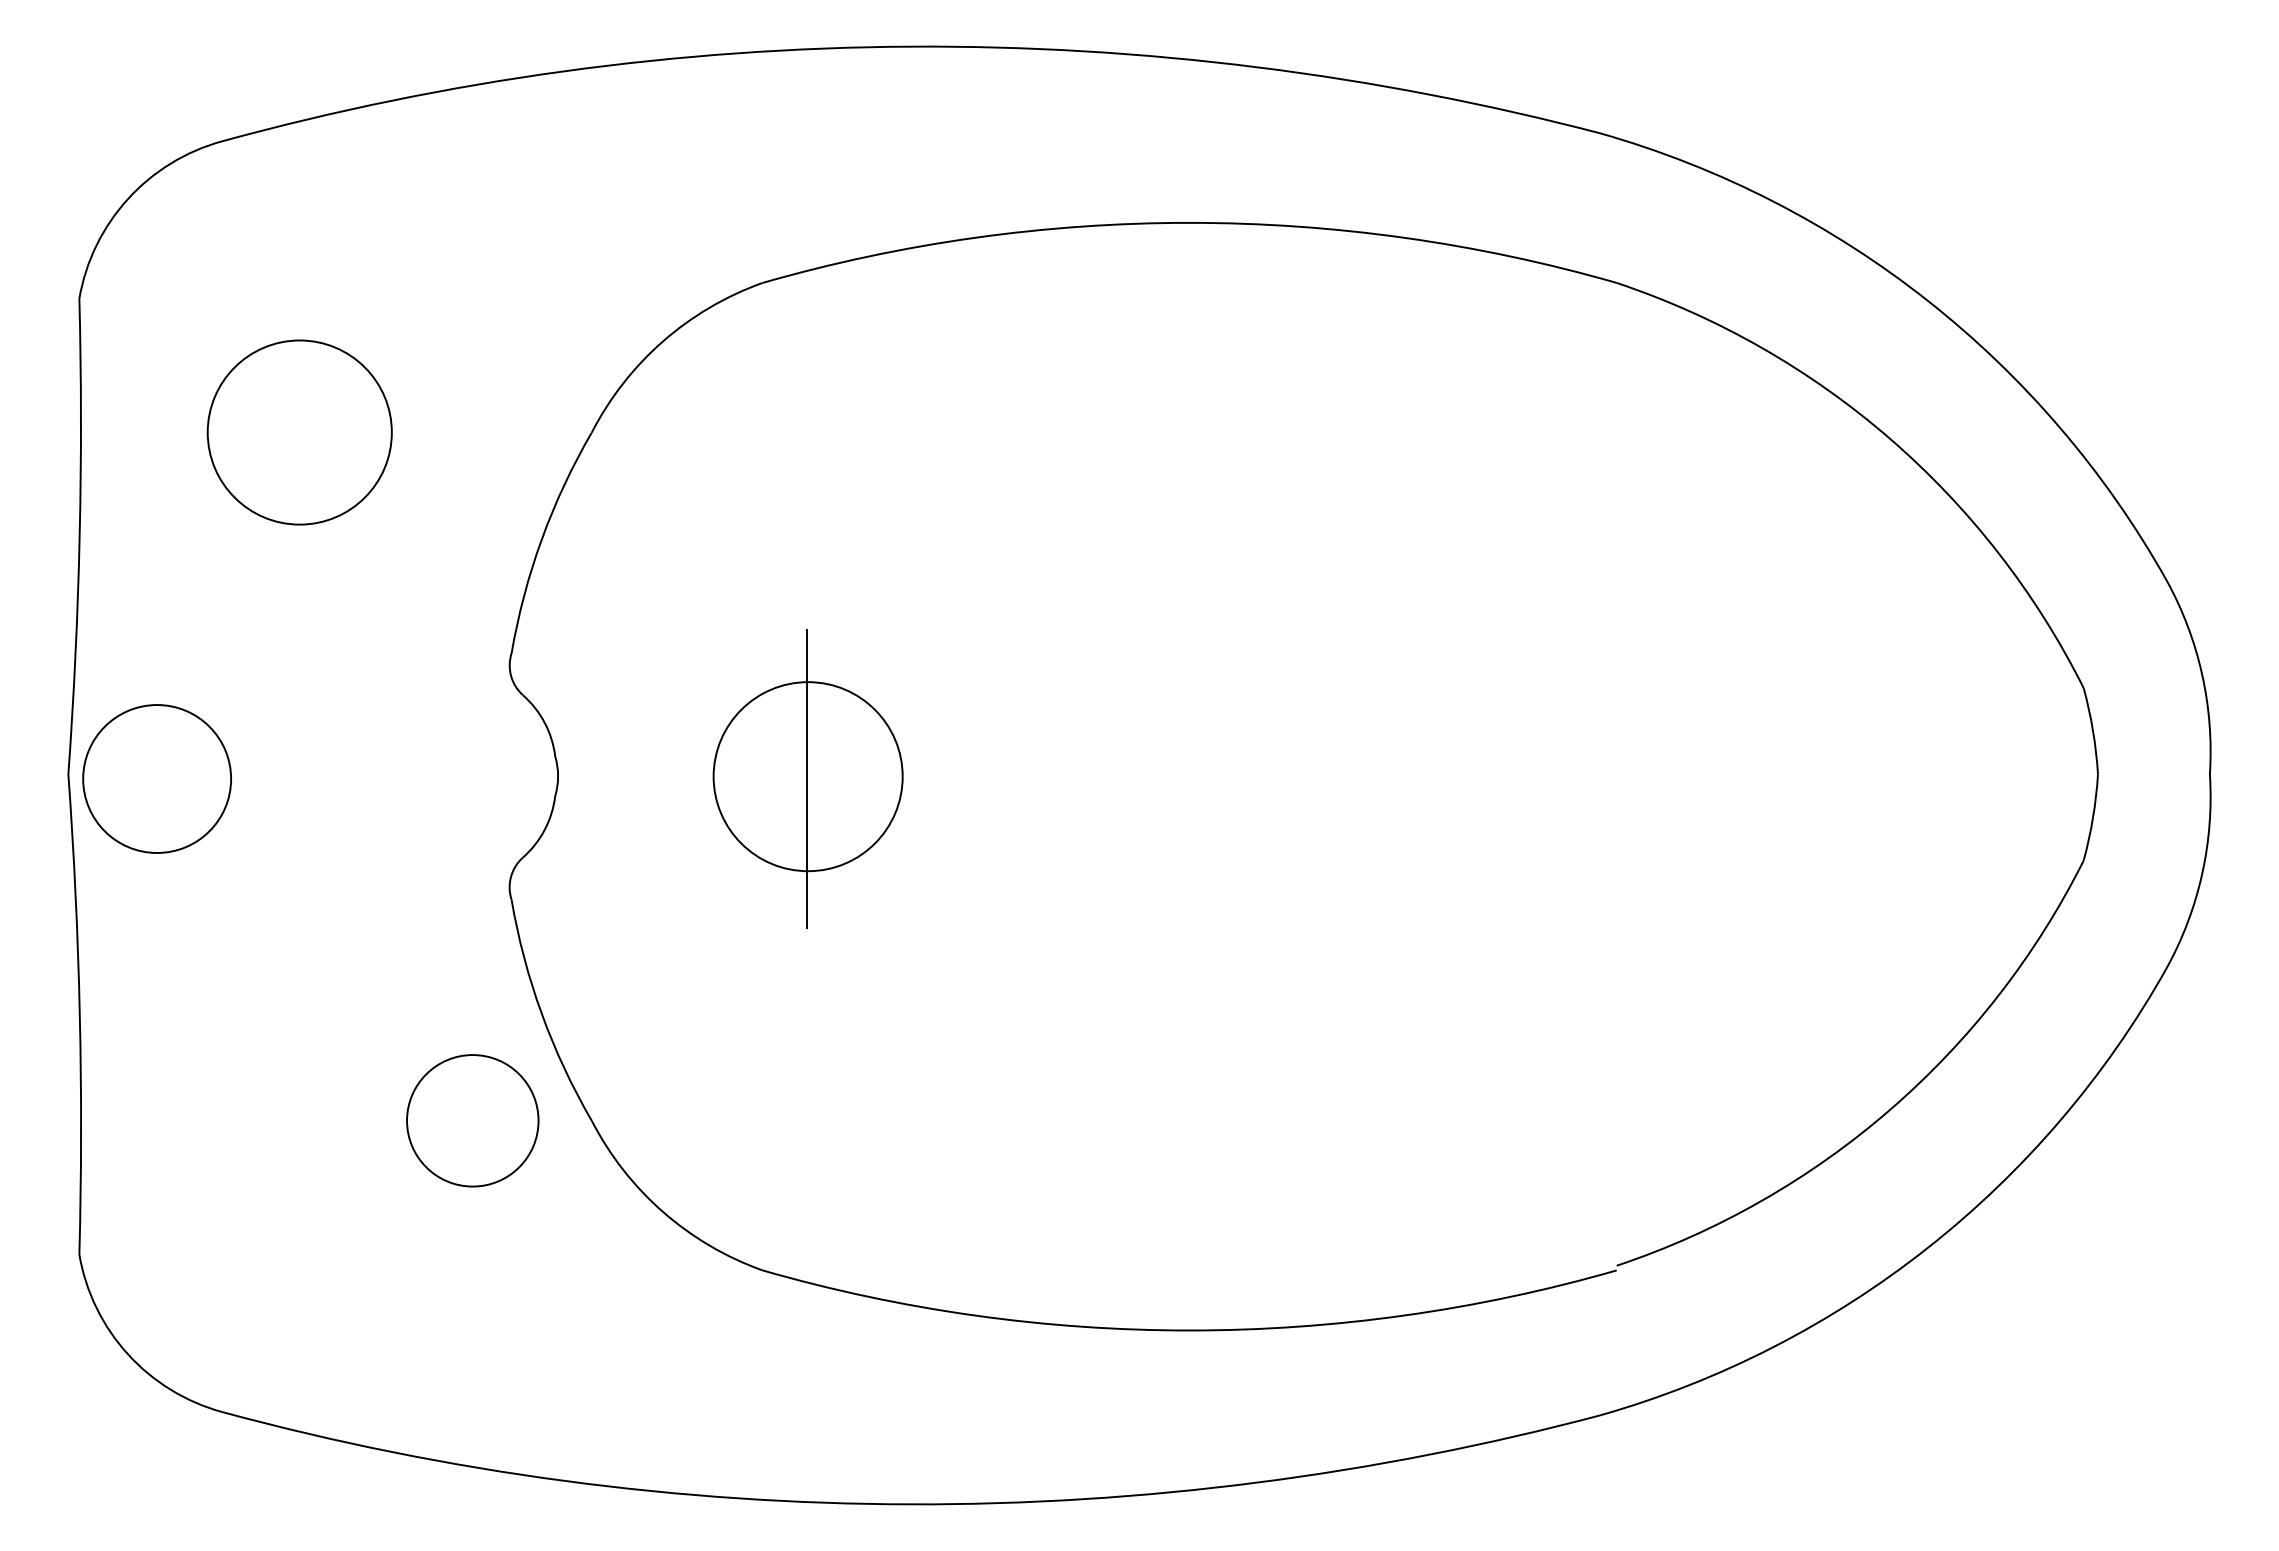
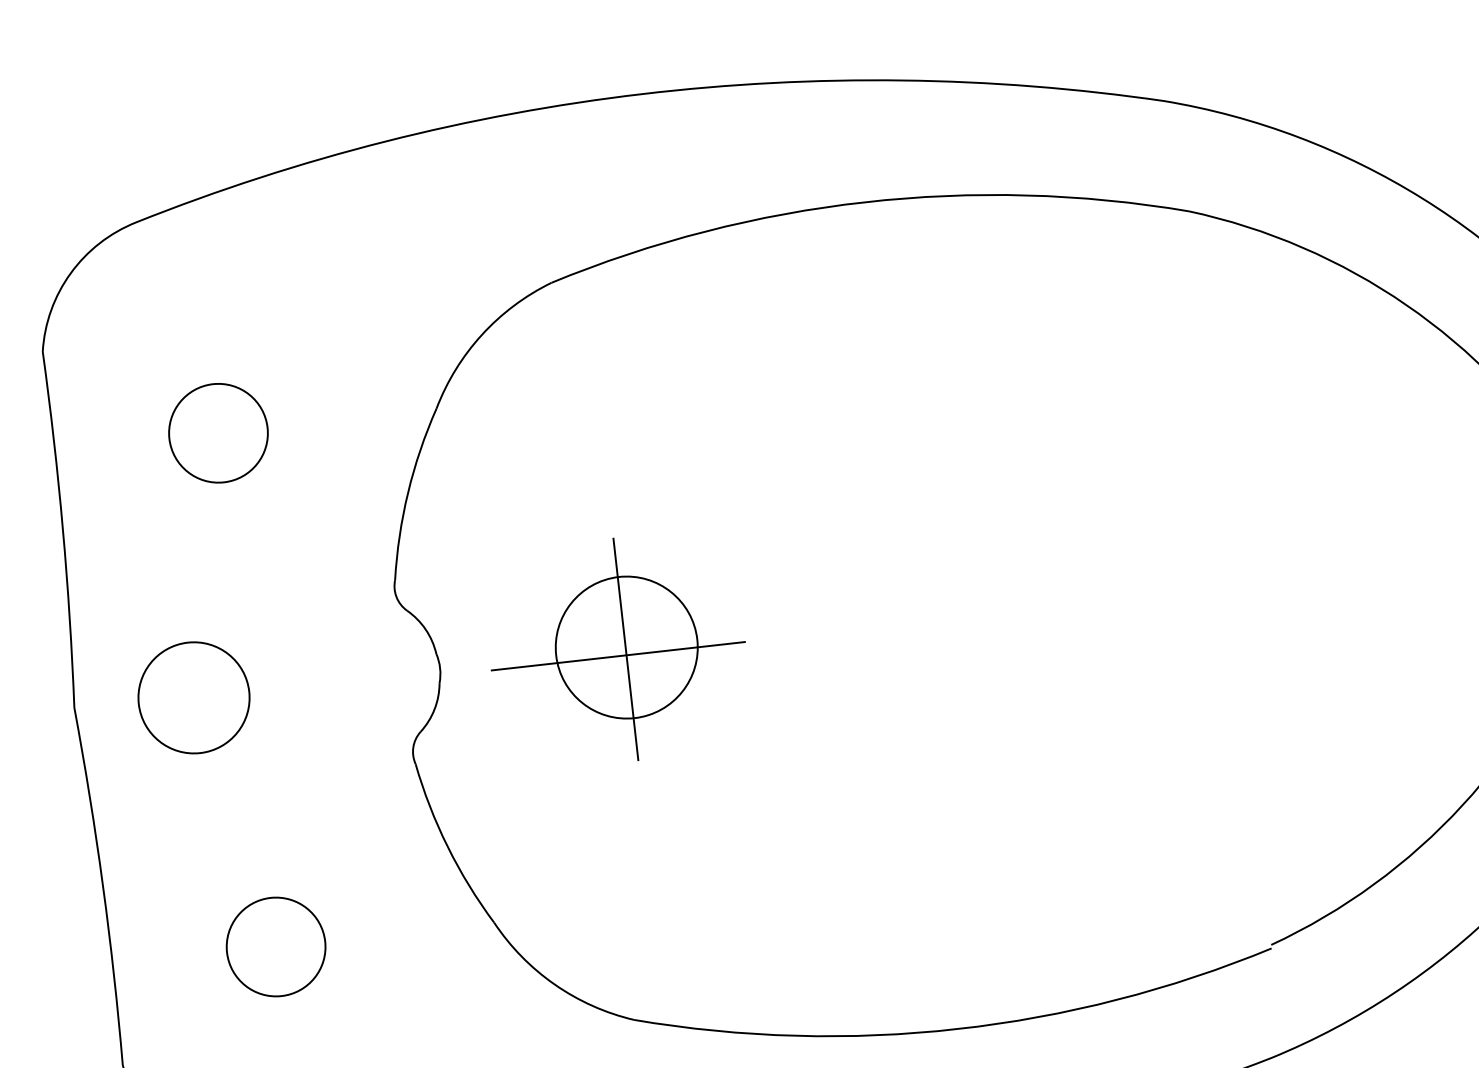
circle: (299, 432) -> (218, 433), size x0.71
circle: (156, 778) -> (193, 697), moved
line: (795, 786) -> (618, 655), added
circle: (472, 1120) -> (275, 946), moved

